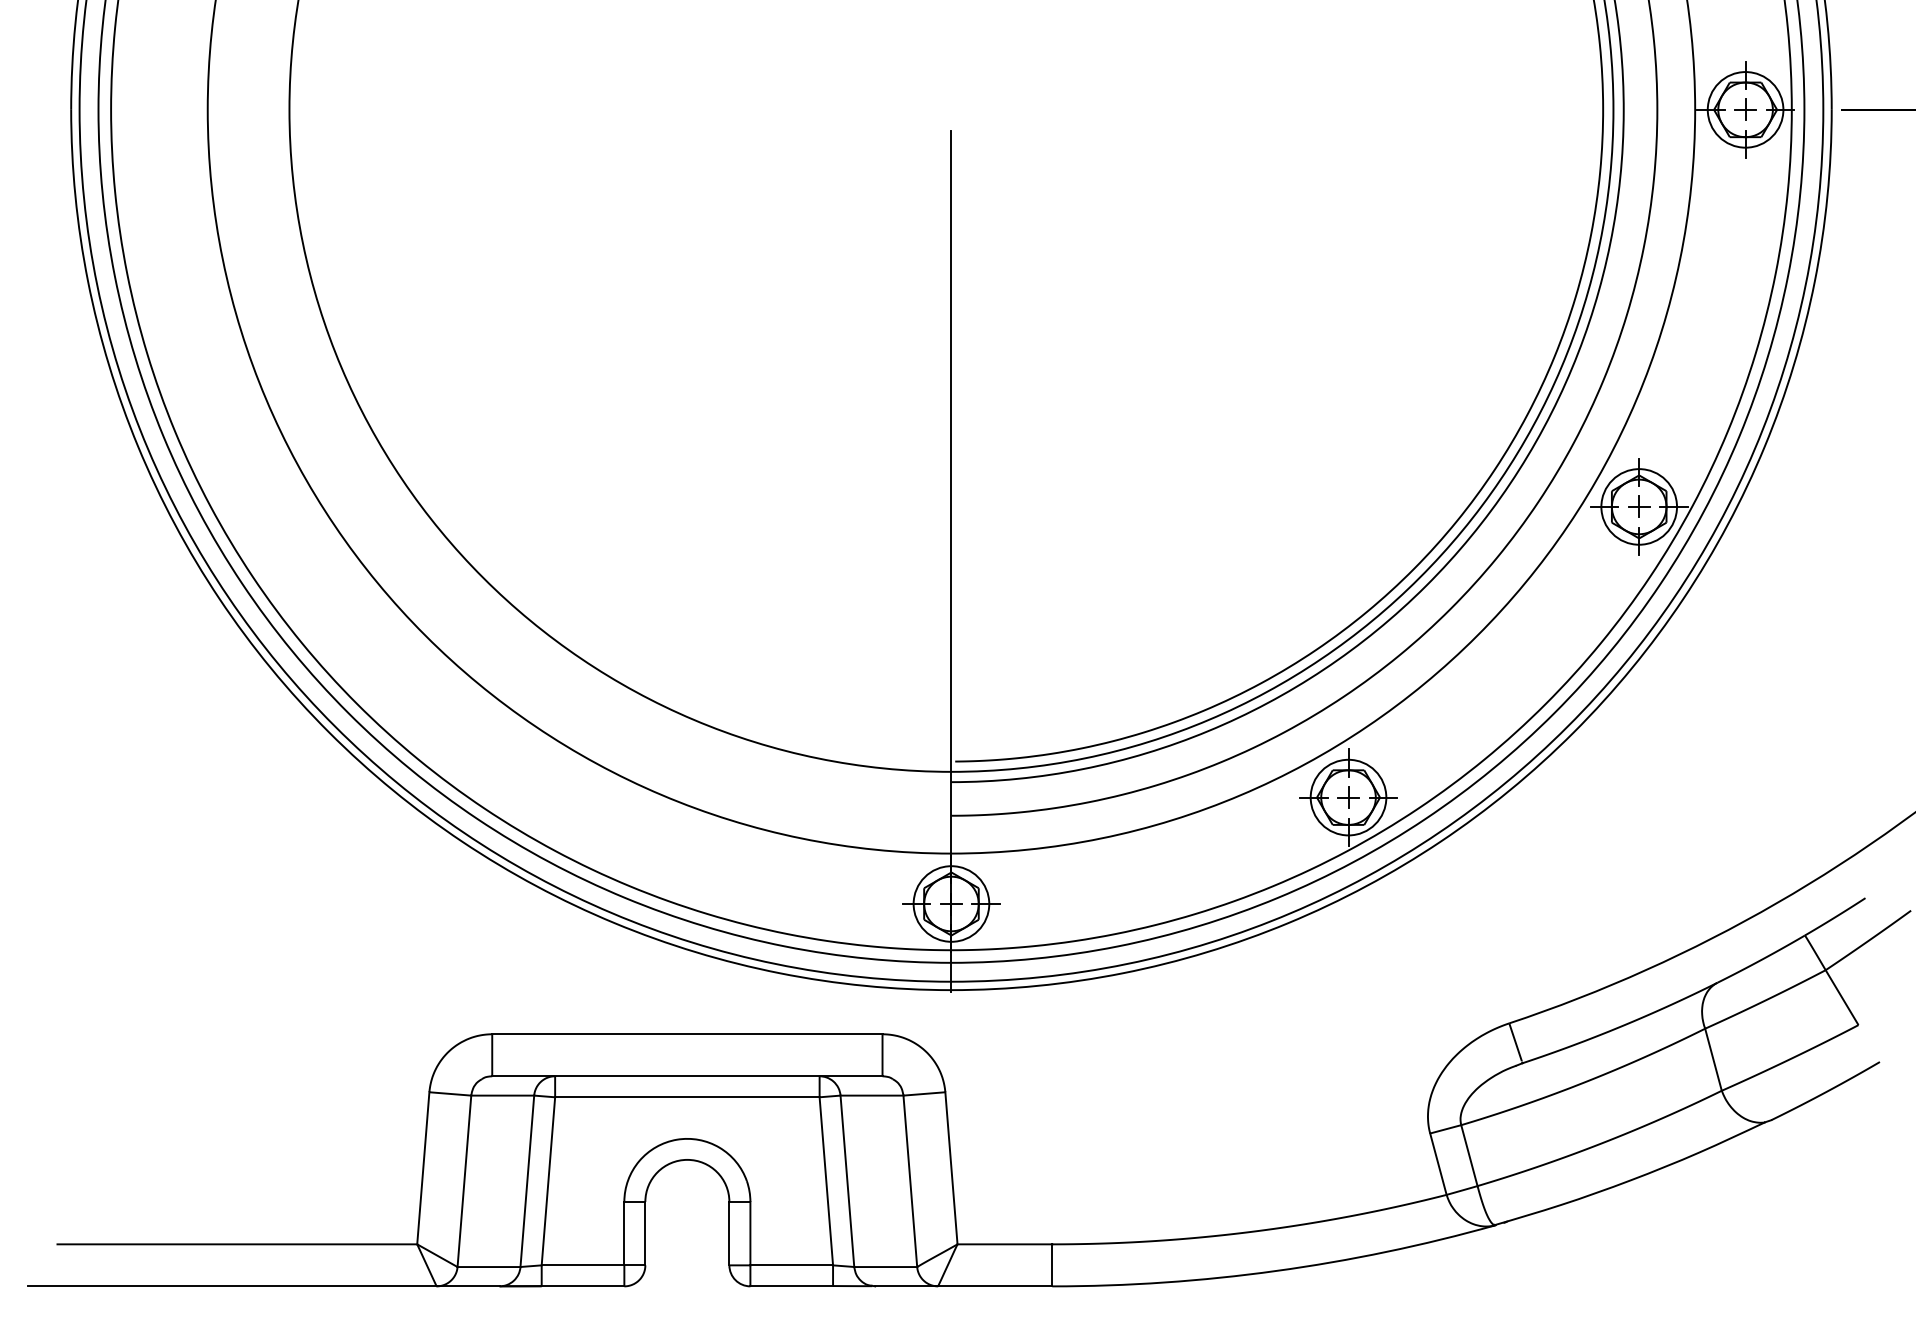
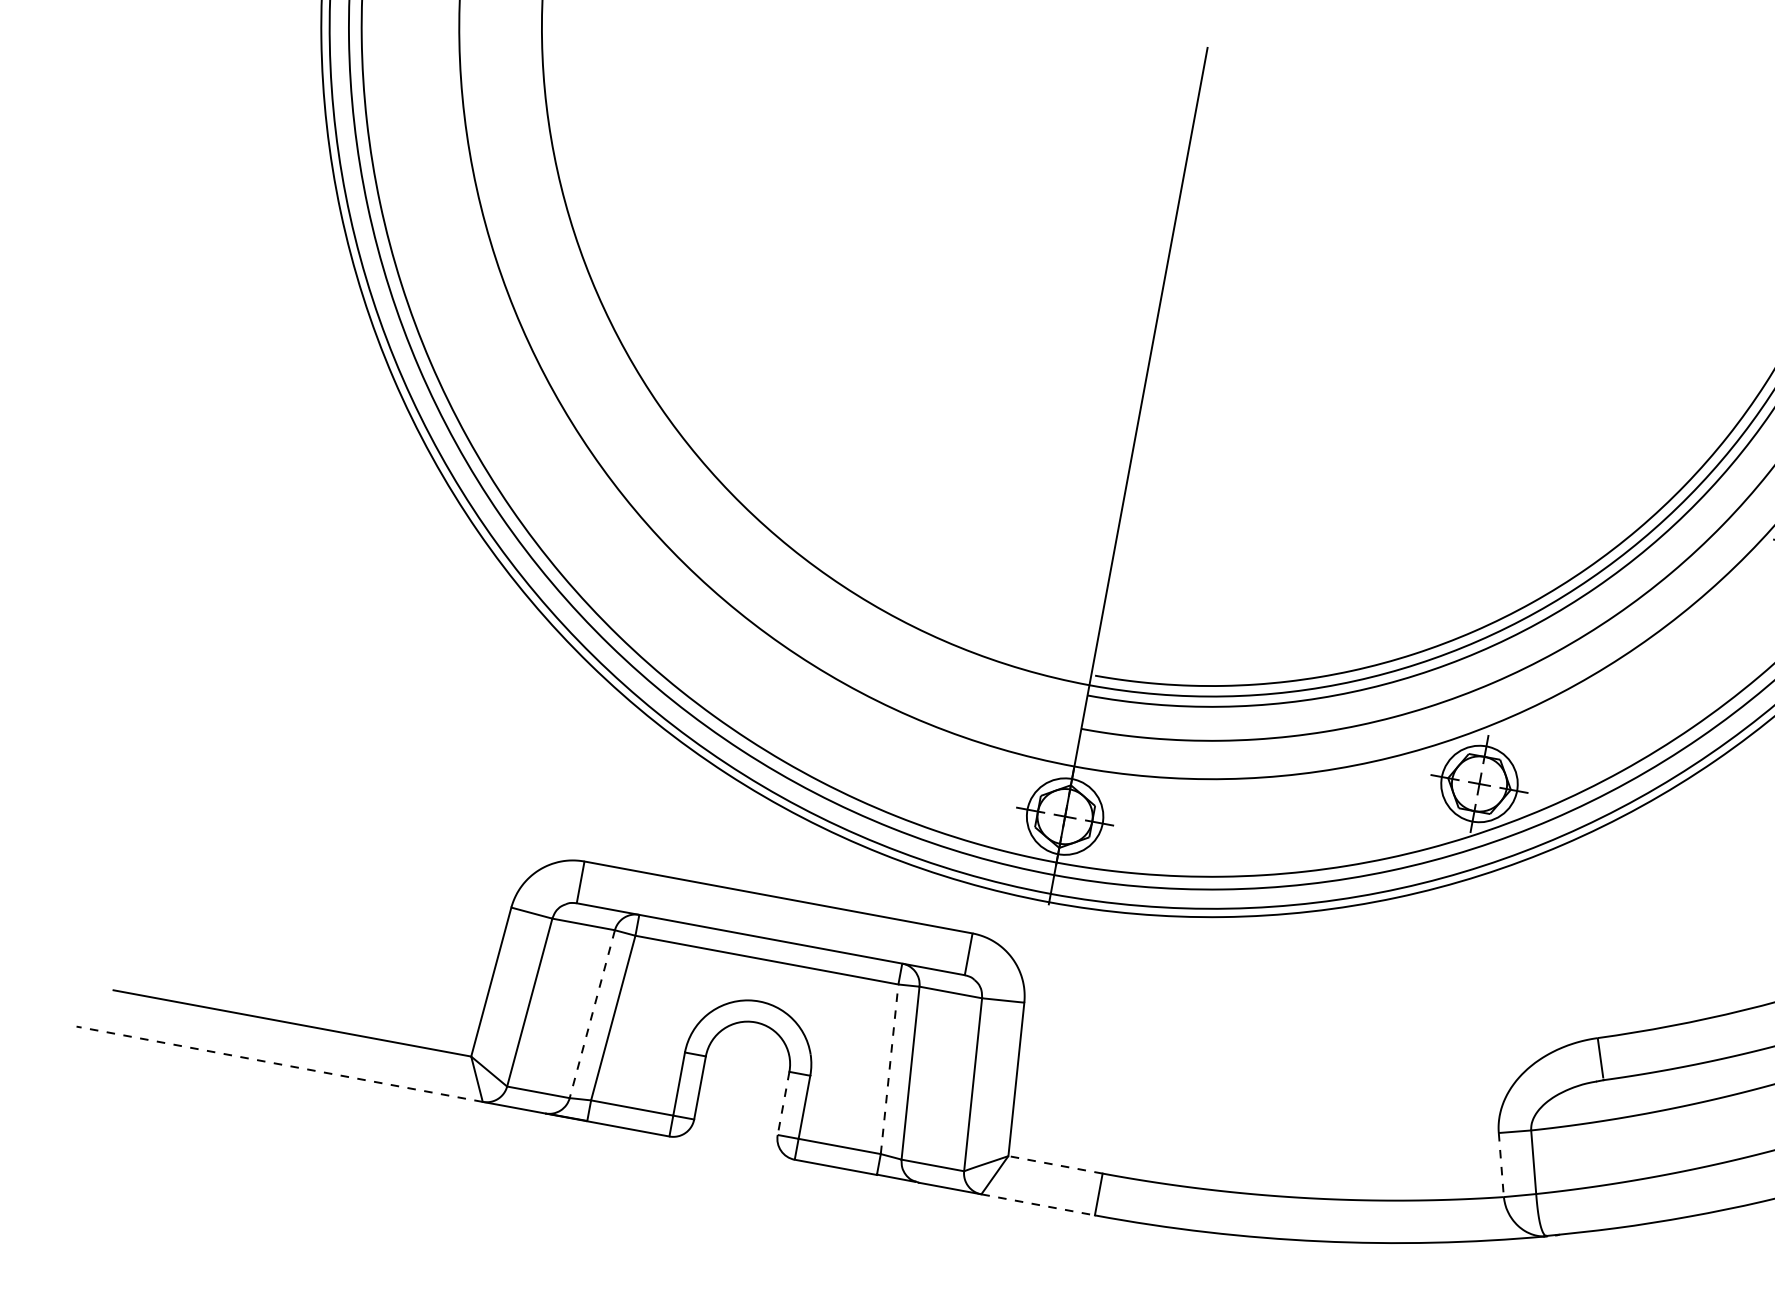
line: (1438, 1164) -> (1501, 1165), solid -> dashed
line: (826, 1180) -> (889, 1068), solid -> dashed
line: (527, 1181) -> (592, 1014), solid -> dashed
line: (729, 1233) -> (783, 1103), solid -> dashed
line: (1004, 1244) -> (1055, 1164), solid -> dashed
line: (231, 1286) -> (278, 1064), solid -> dashed
line: (995, 1286) -> (1038, 1205), solid -> dashed

